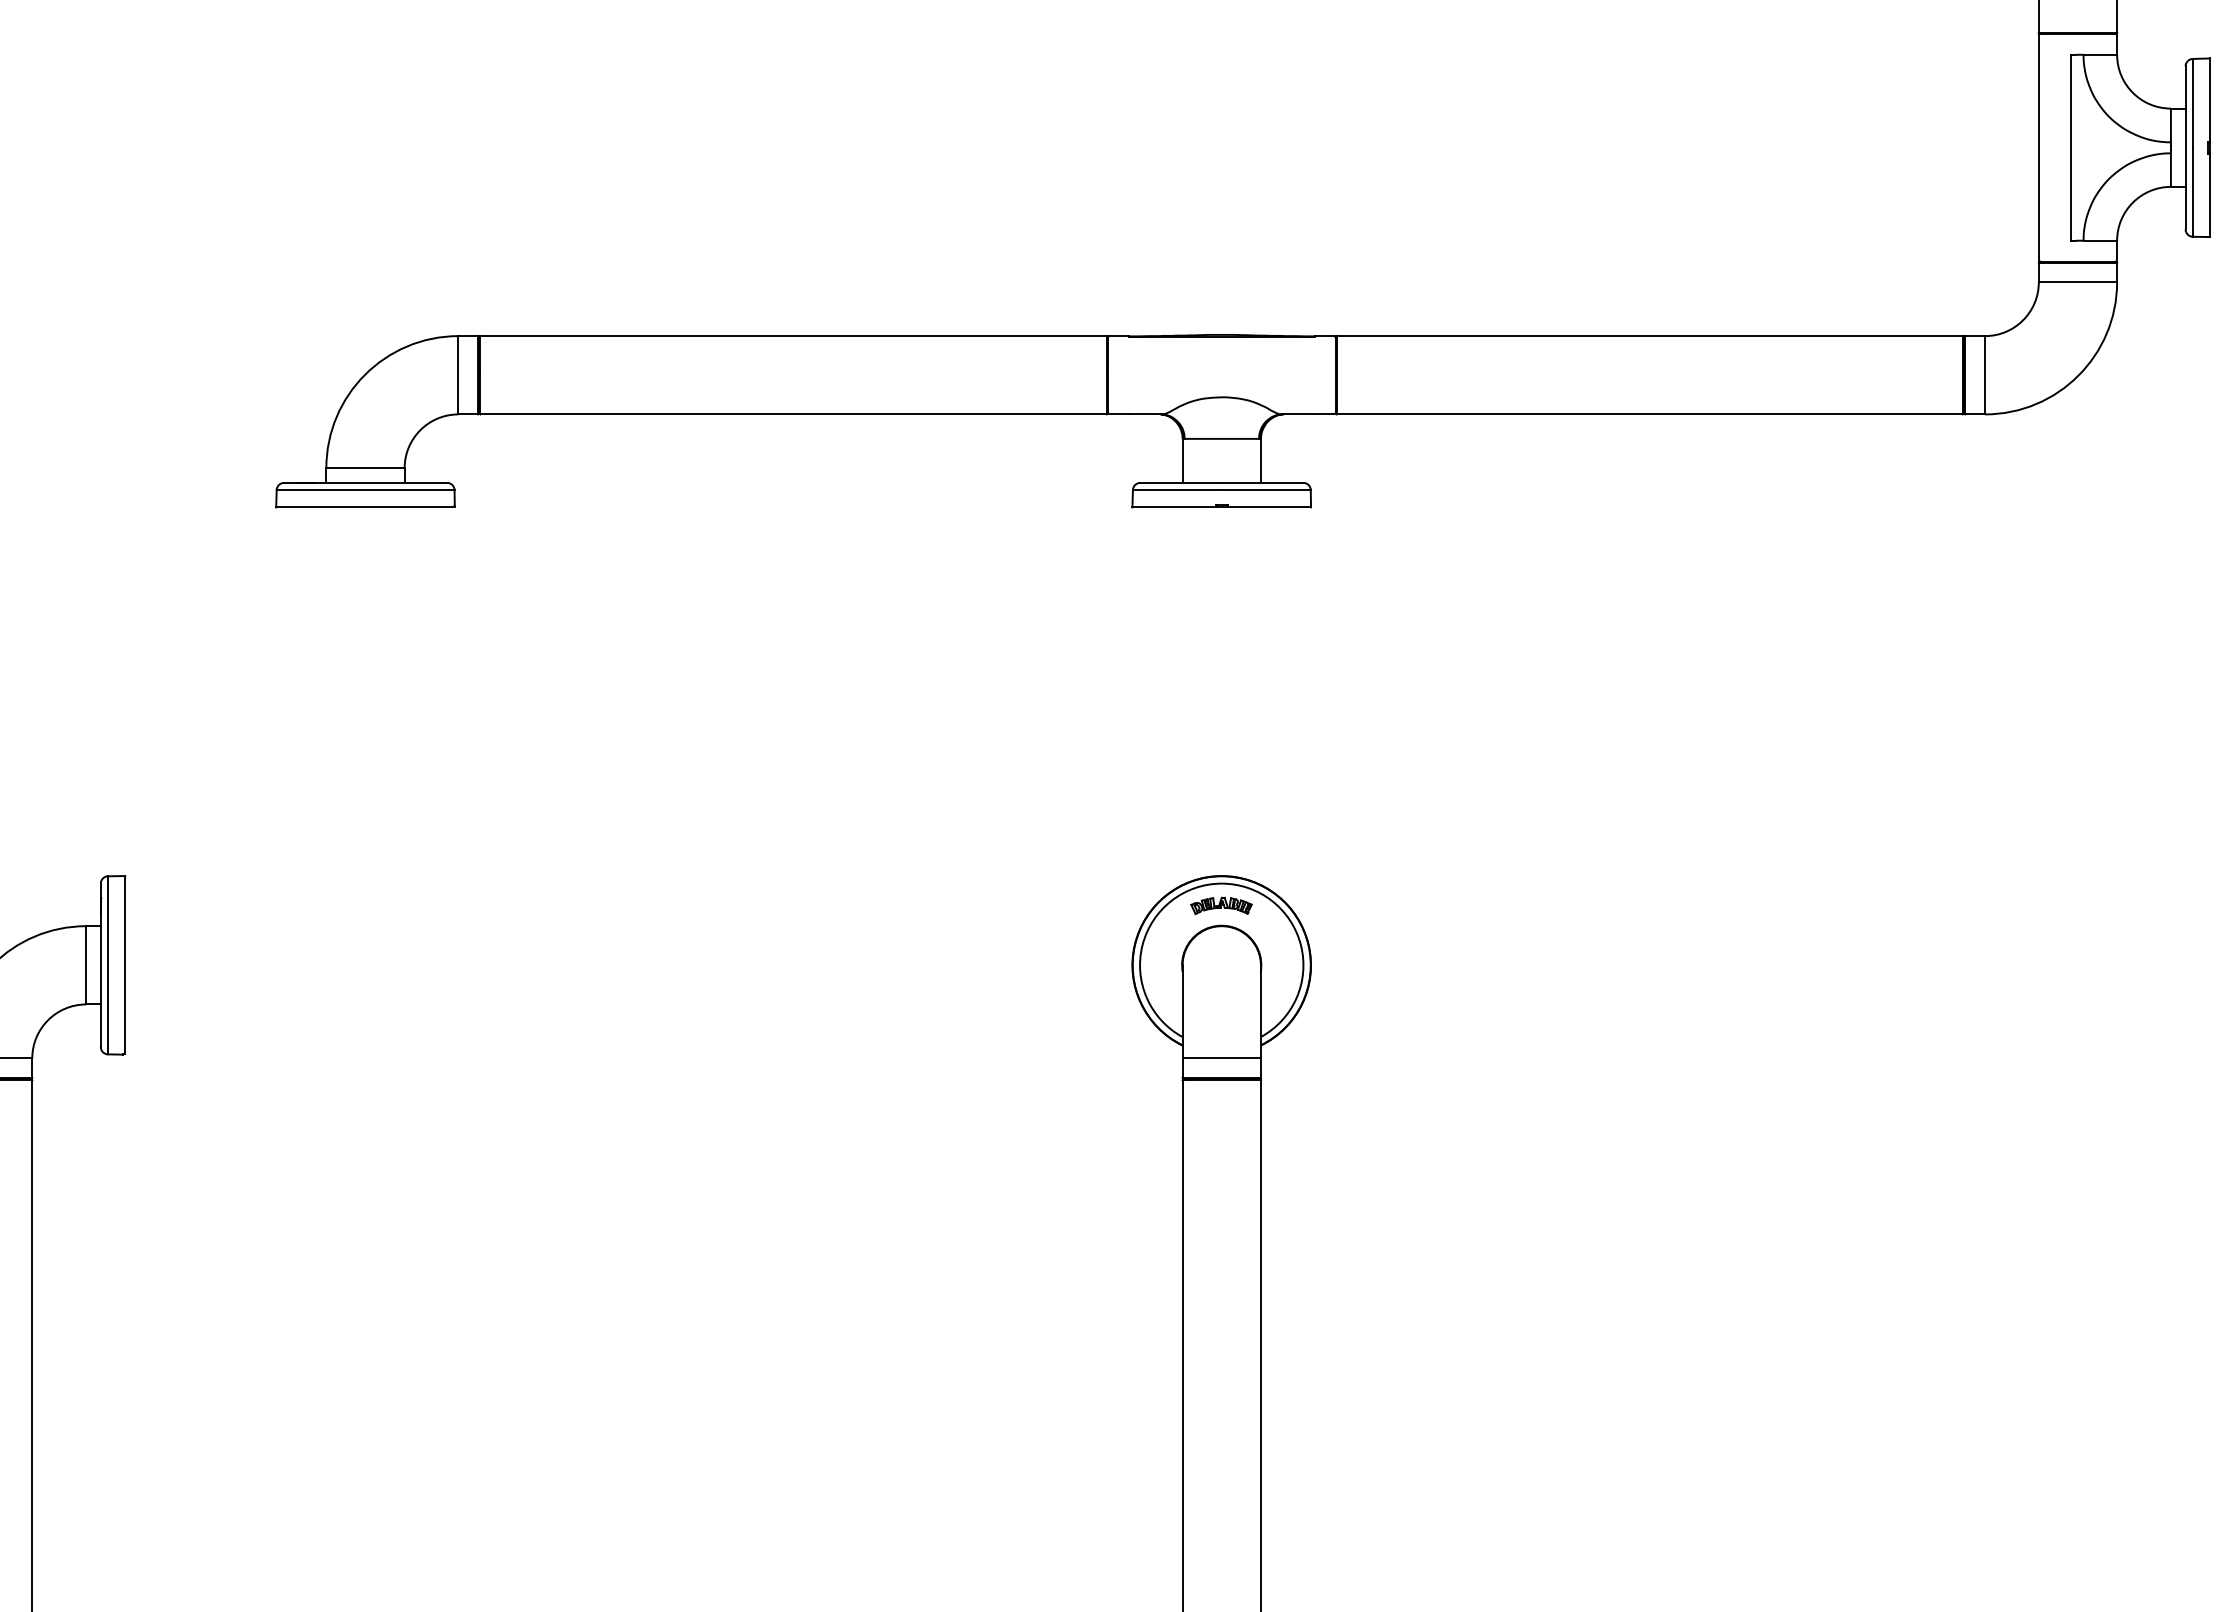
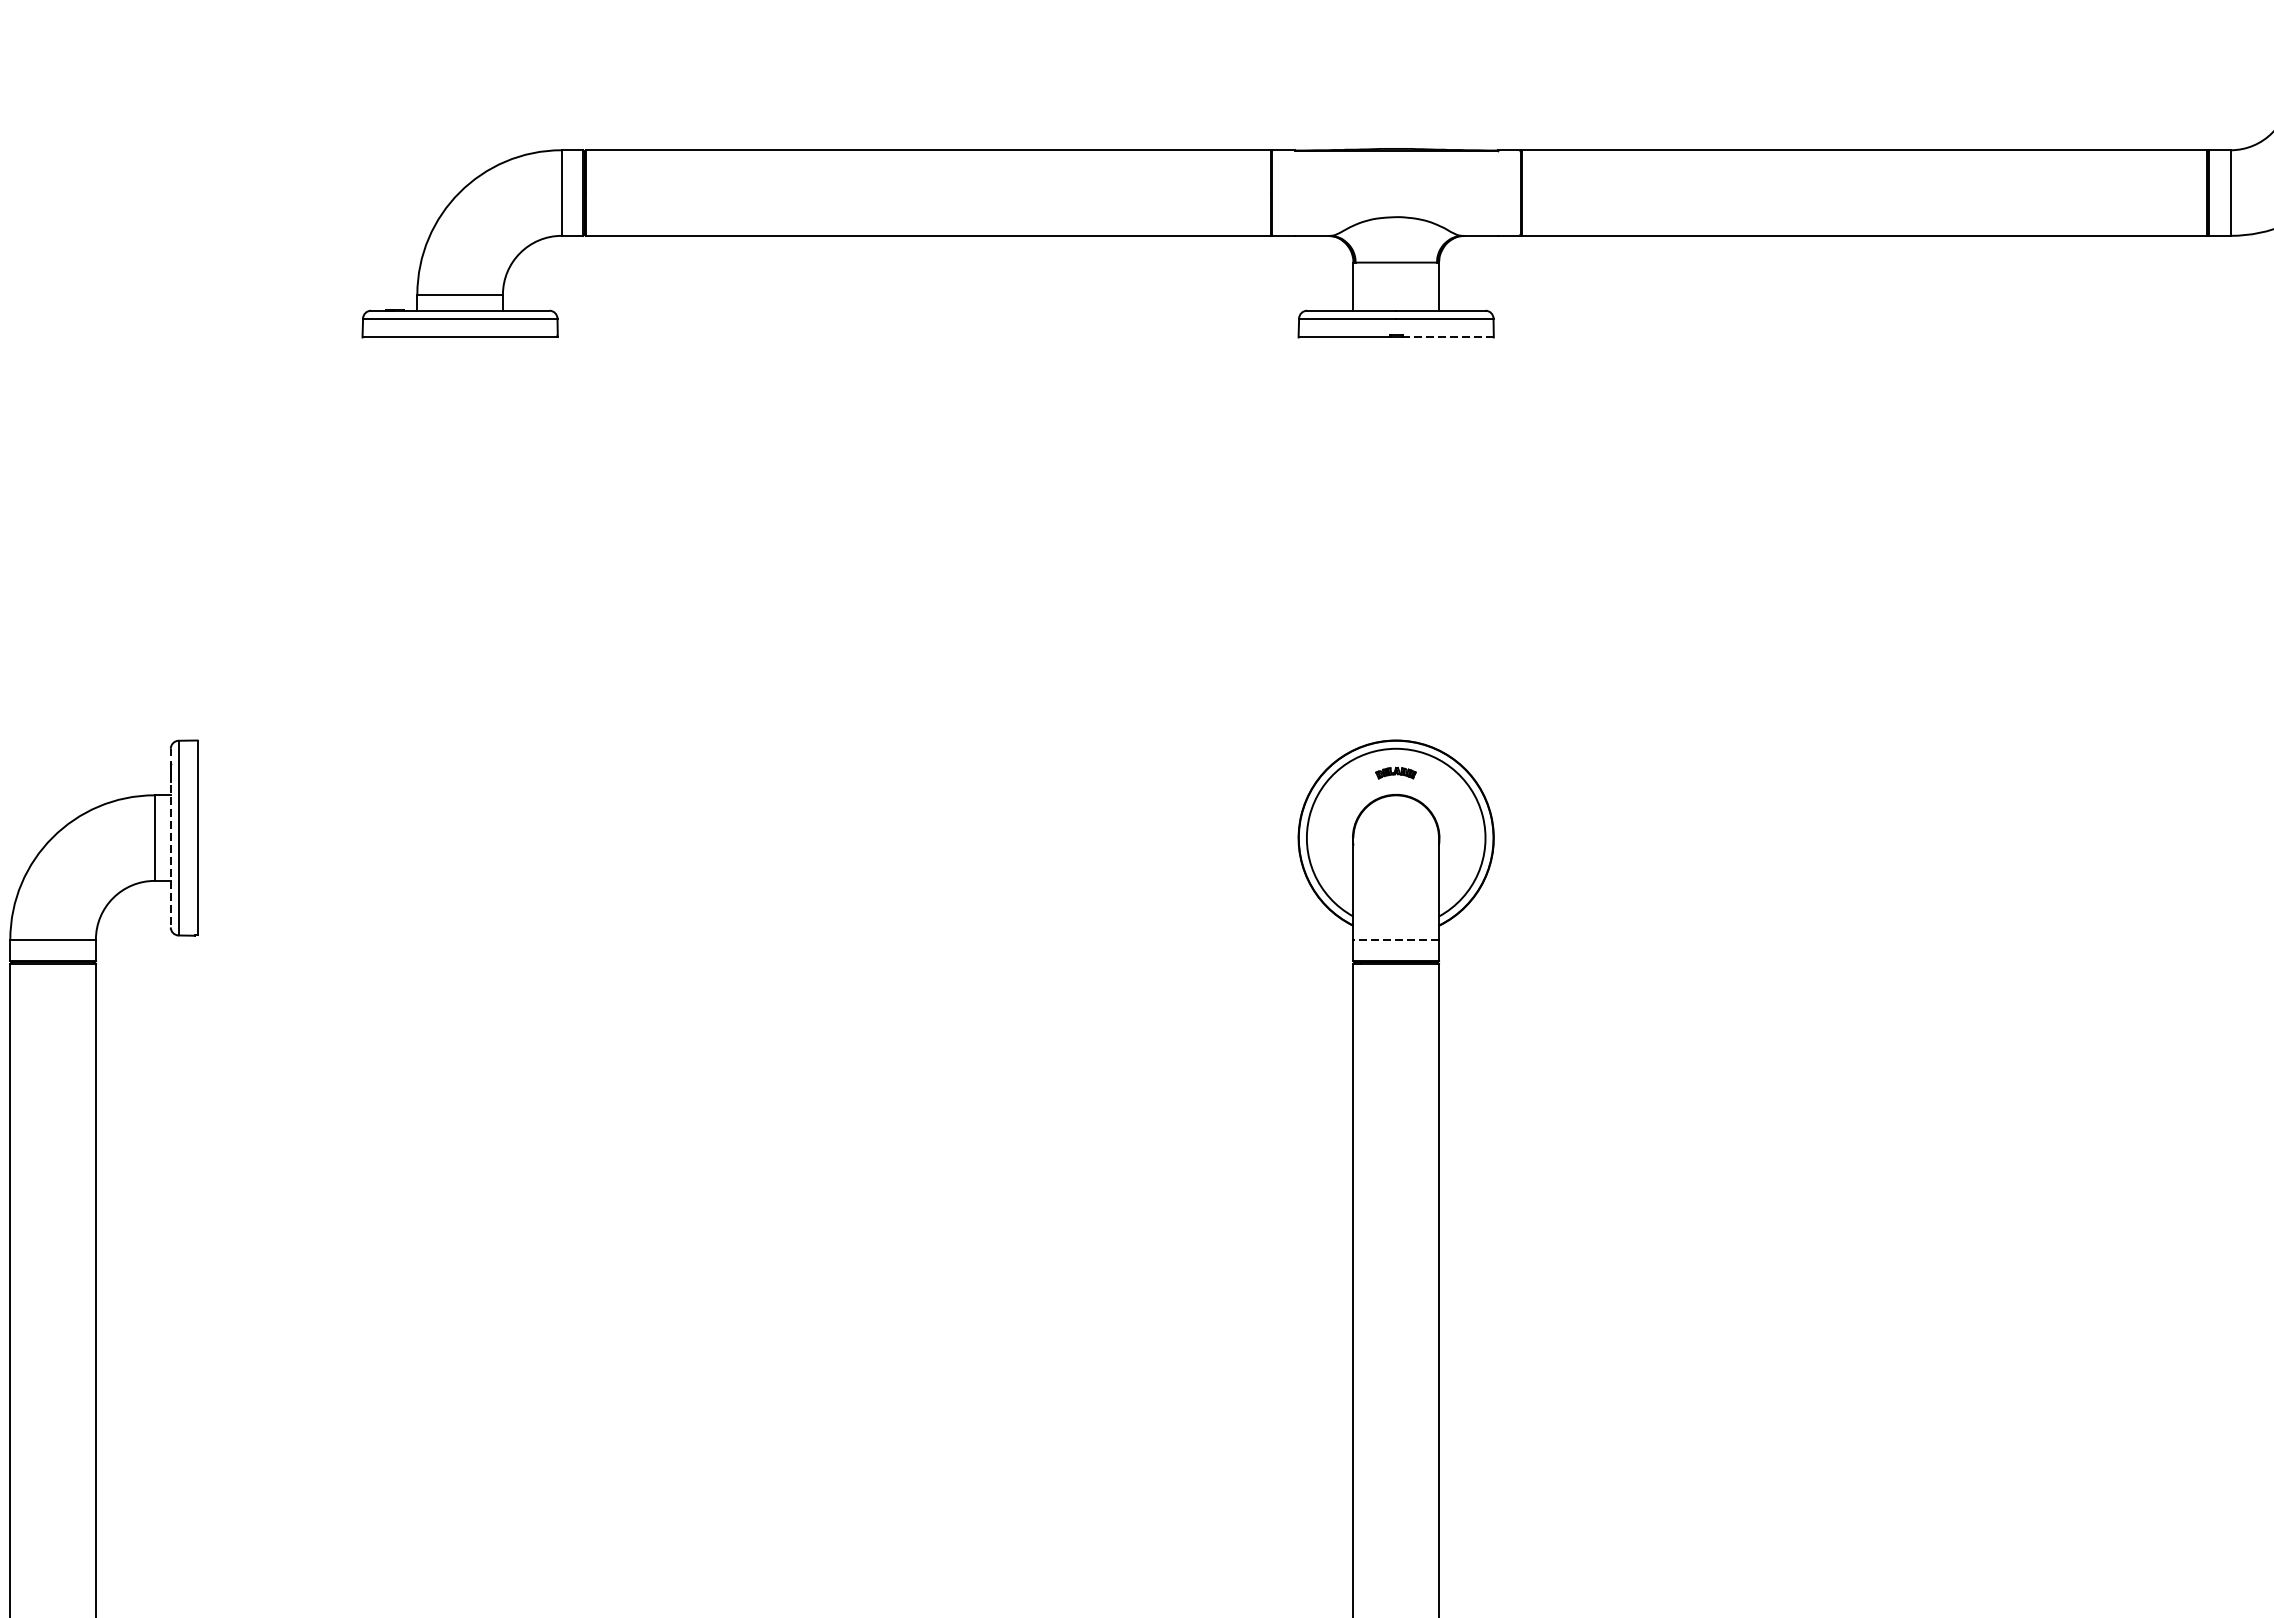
line: (1269, 507) -> (1448, 337), solid -> dashed
part: (1221, 905) -> (1395, 772), size x0.6
line: (100, 965) -> (170, 838), solid -> dashed
line: (1221, 1058) -> (1395, 939), solid -> dashed

